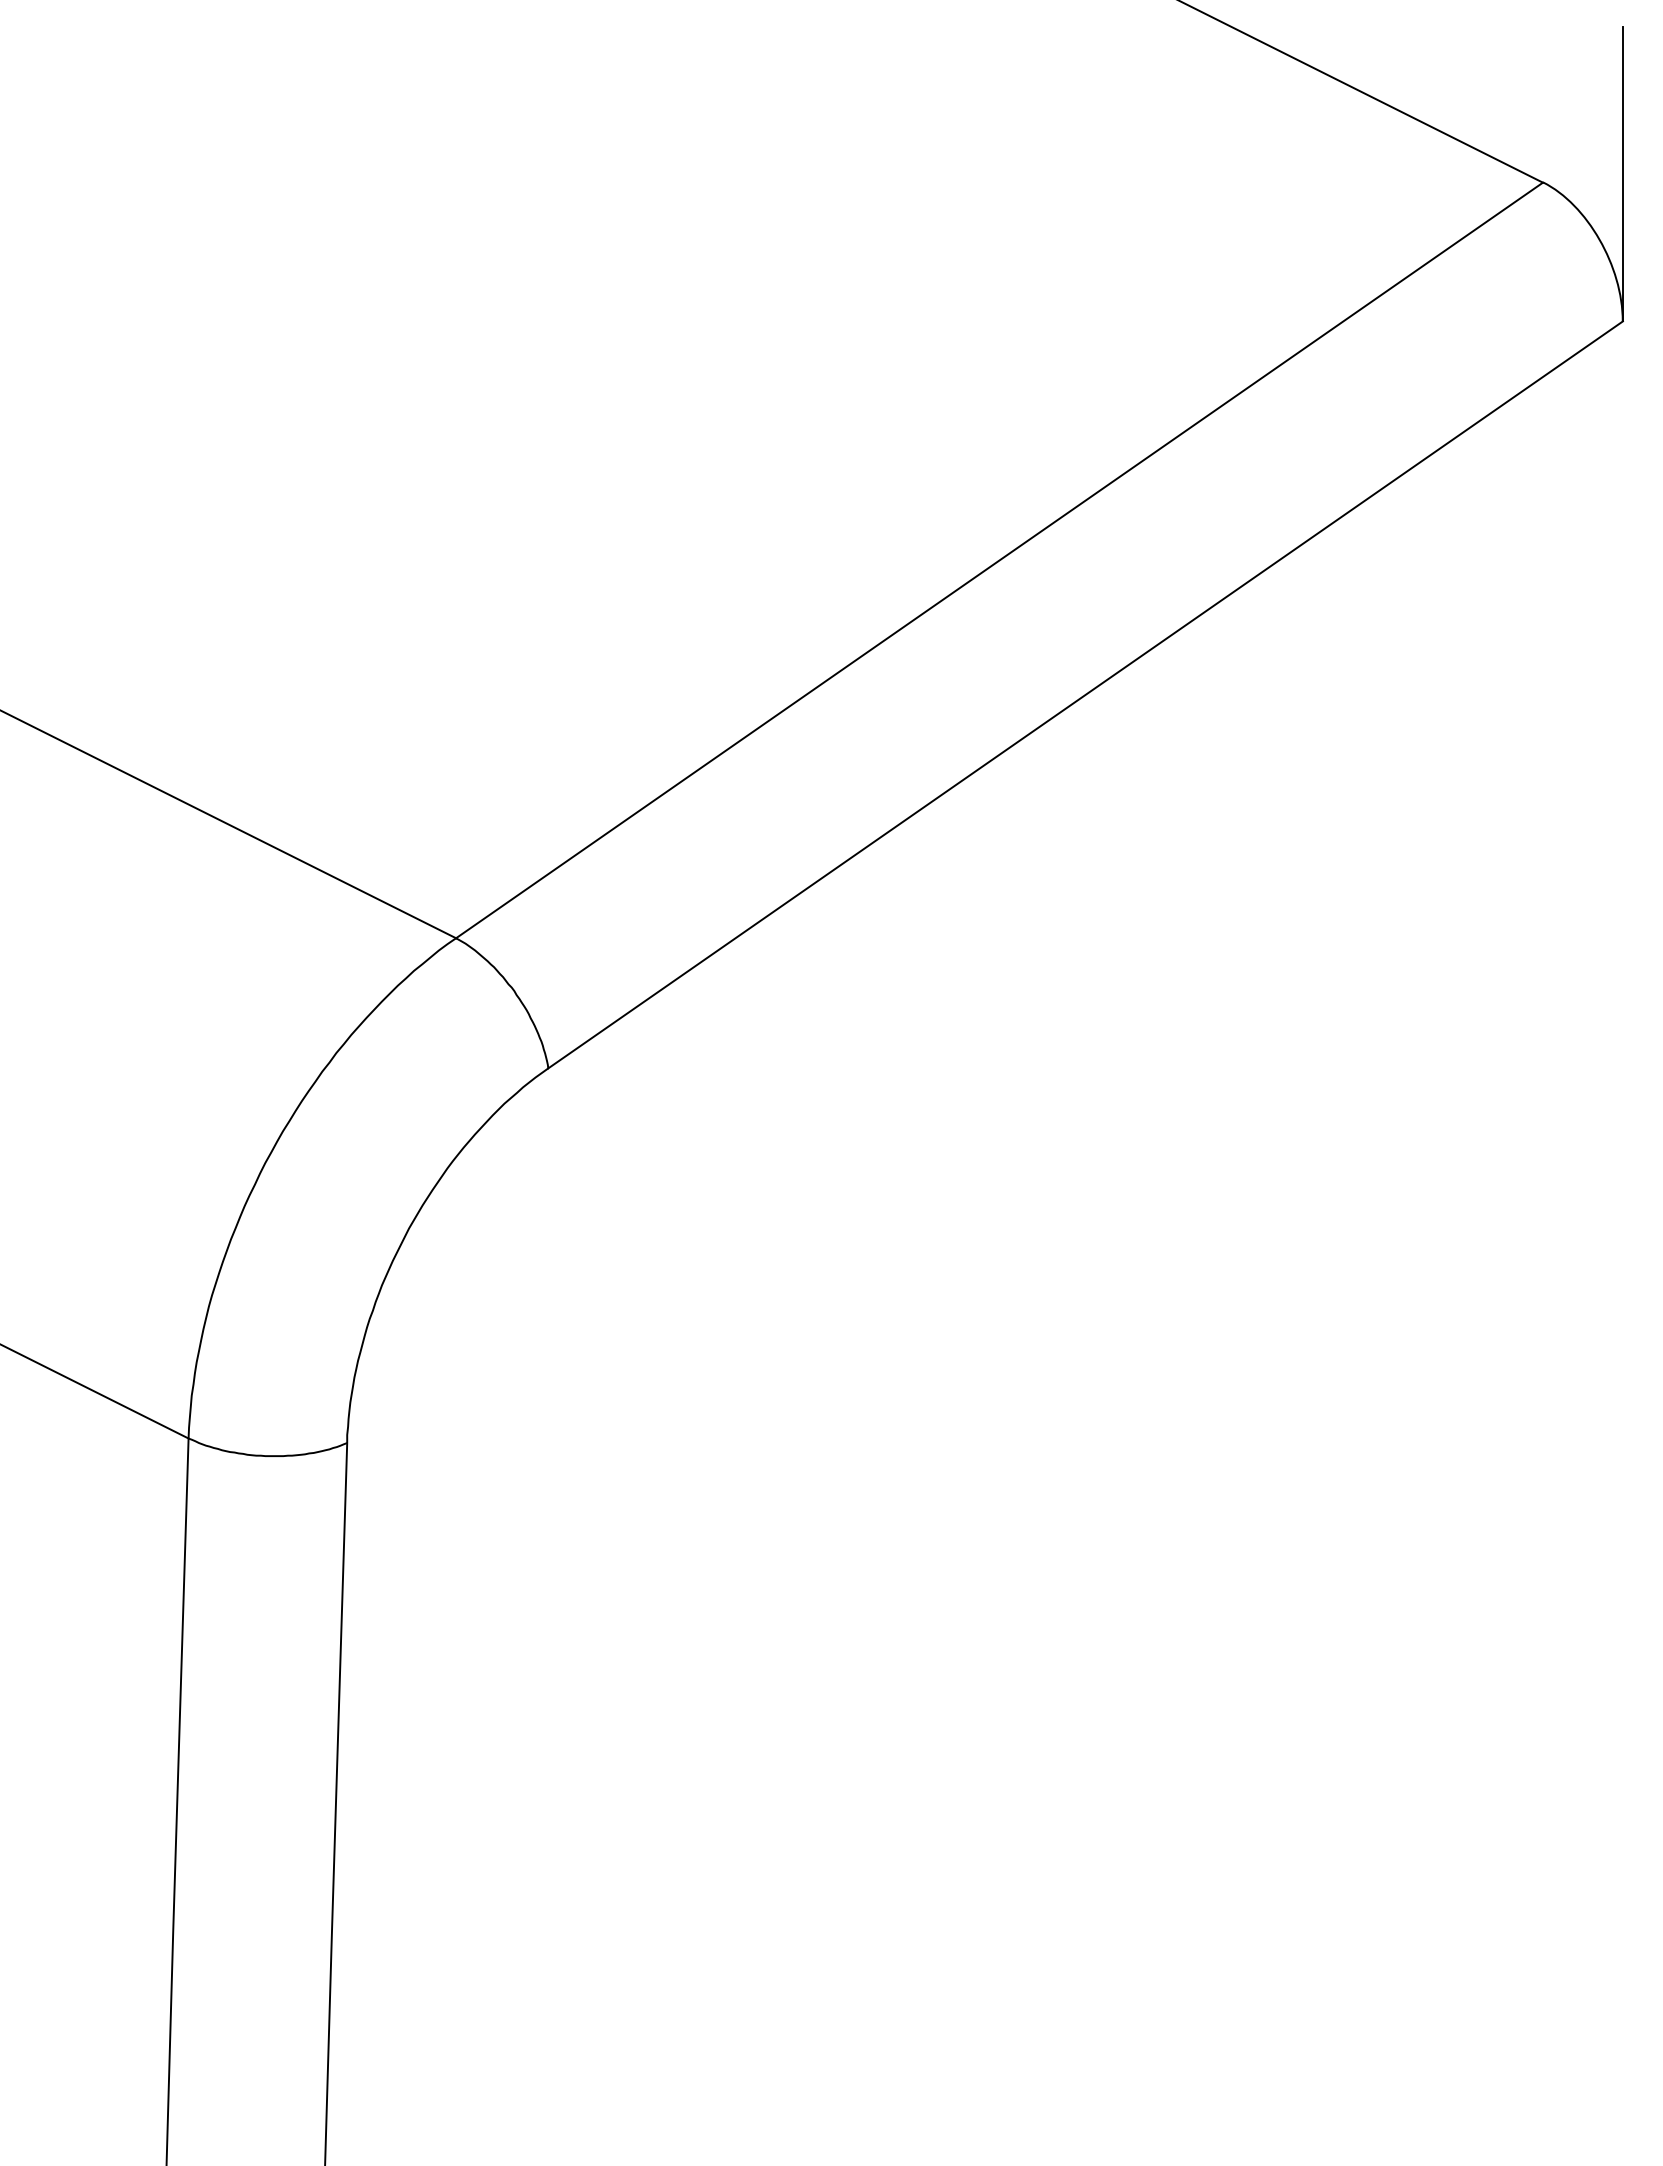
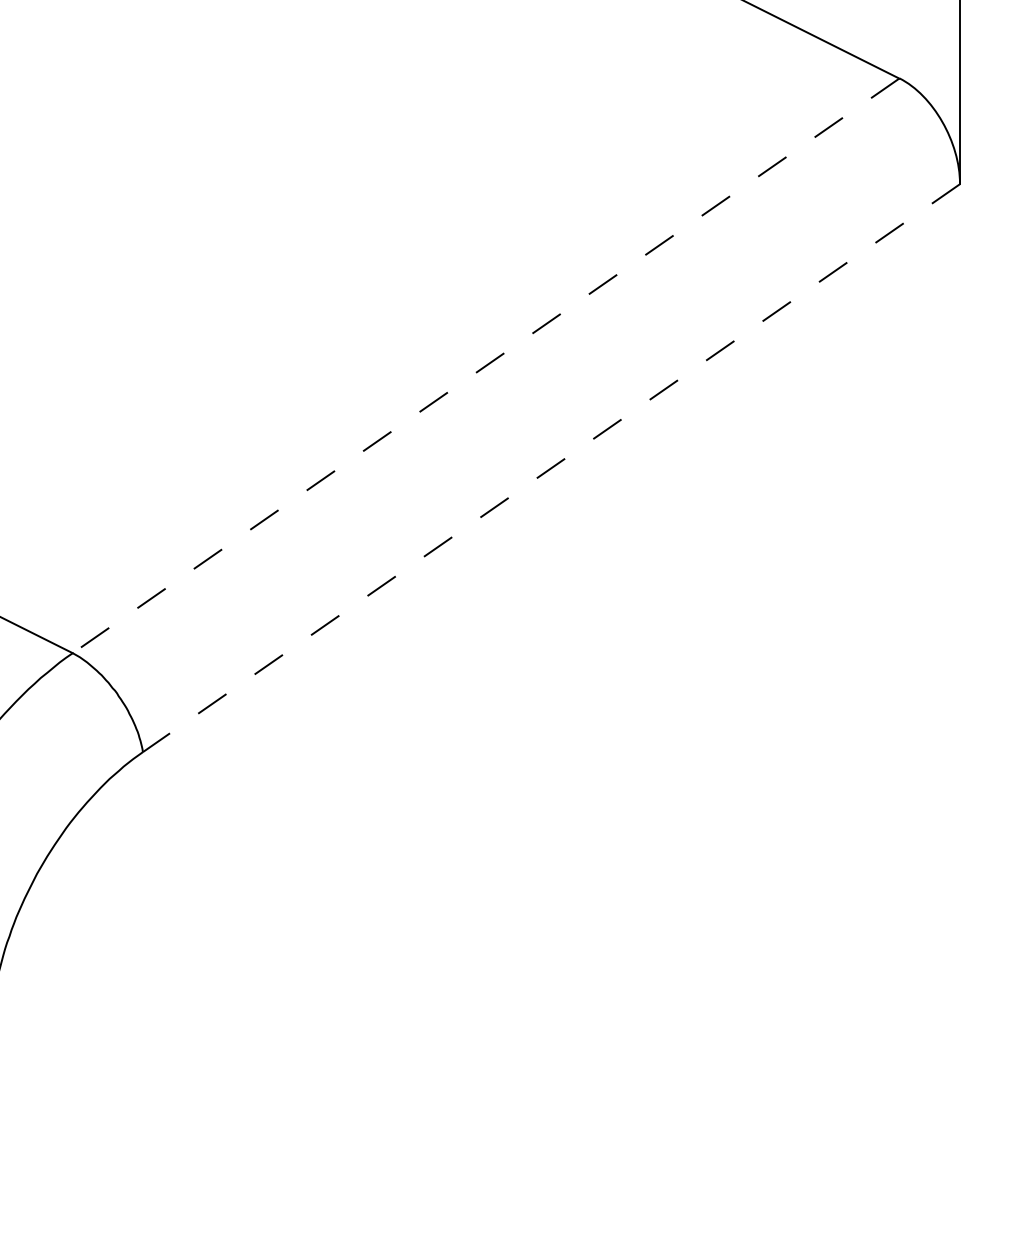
line: (999, 560) -> (486, 365), solid -> dashed
line: (1085, 695) -> (551, 468), solid -> dashed

